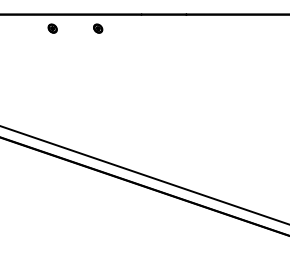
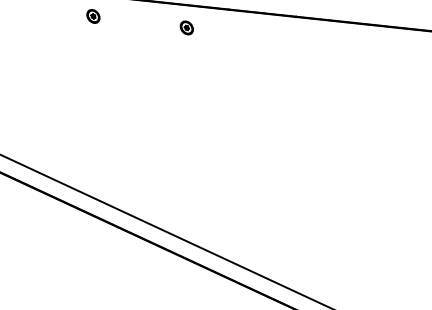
part: (98, 28) -> (187, 27), moved

